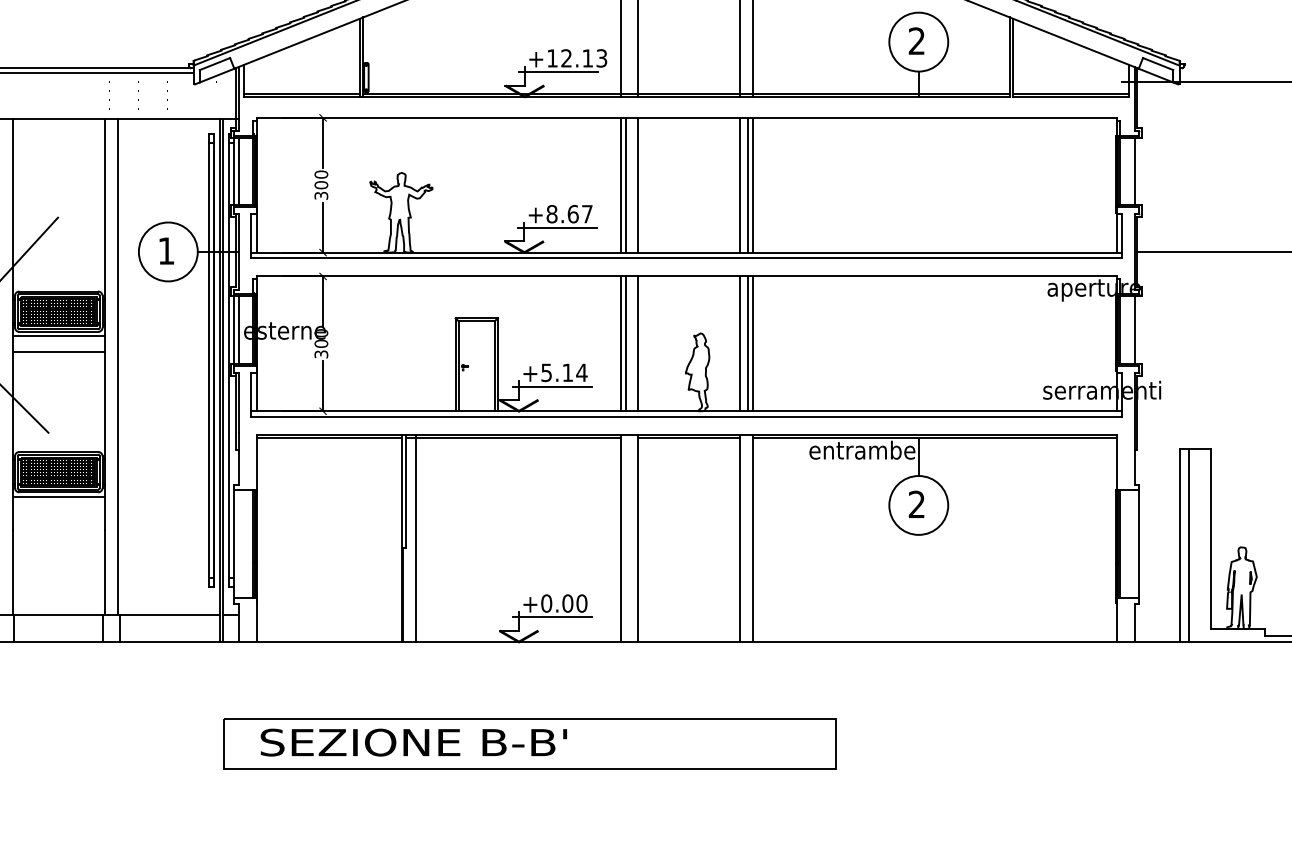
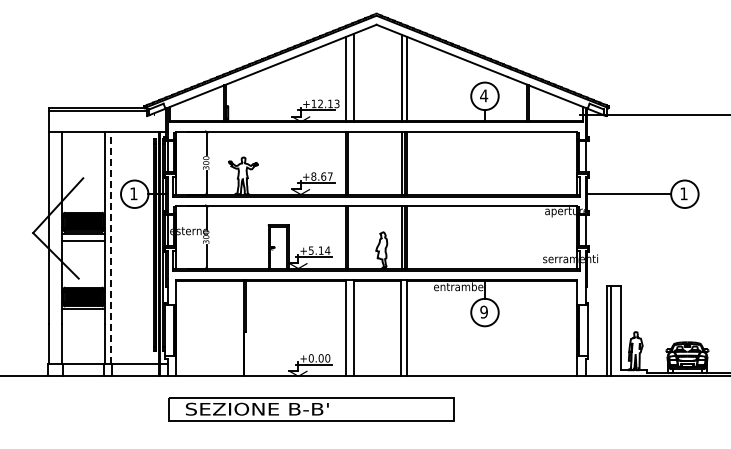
text: (917, 40) -> (484, 95), 2 -> 4
line: (639, 183) -> (354, 162), removed
line: (639, 342) -> (354, 236), removed
line: (118, 366) -> (111, 247), solid -> dashed
text: (915, 503) -> (483, 311), 2 -> 9
line: (416, 537) -> (250, 327), removed
part: (529, 743) -> (311, 409), moved

